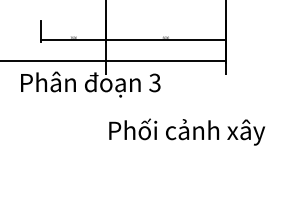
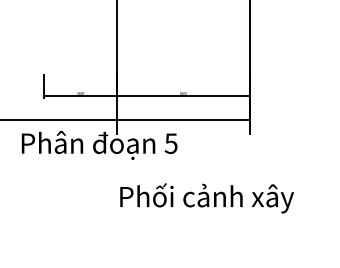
text: (155, 82) -> (171, 143), 3 -> 5

